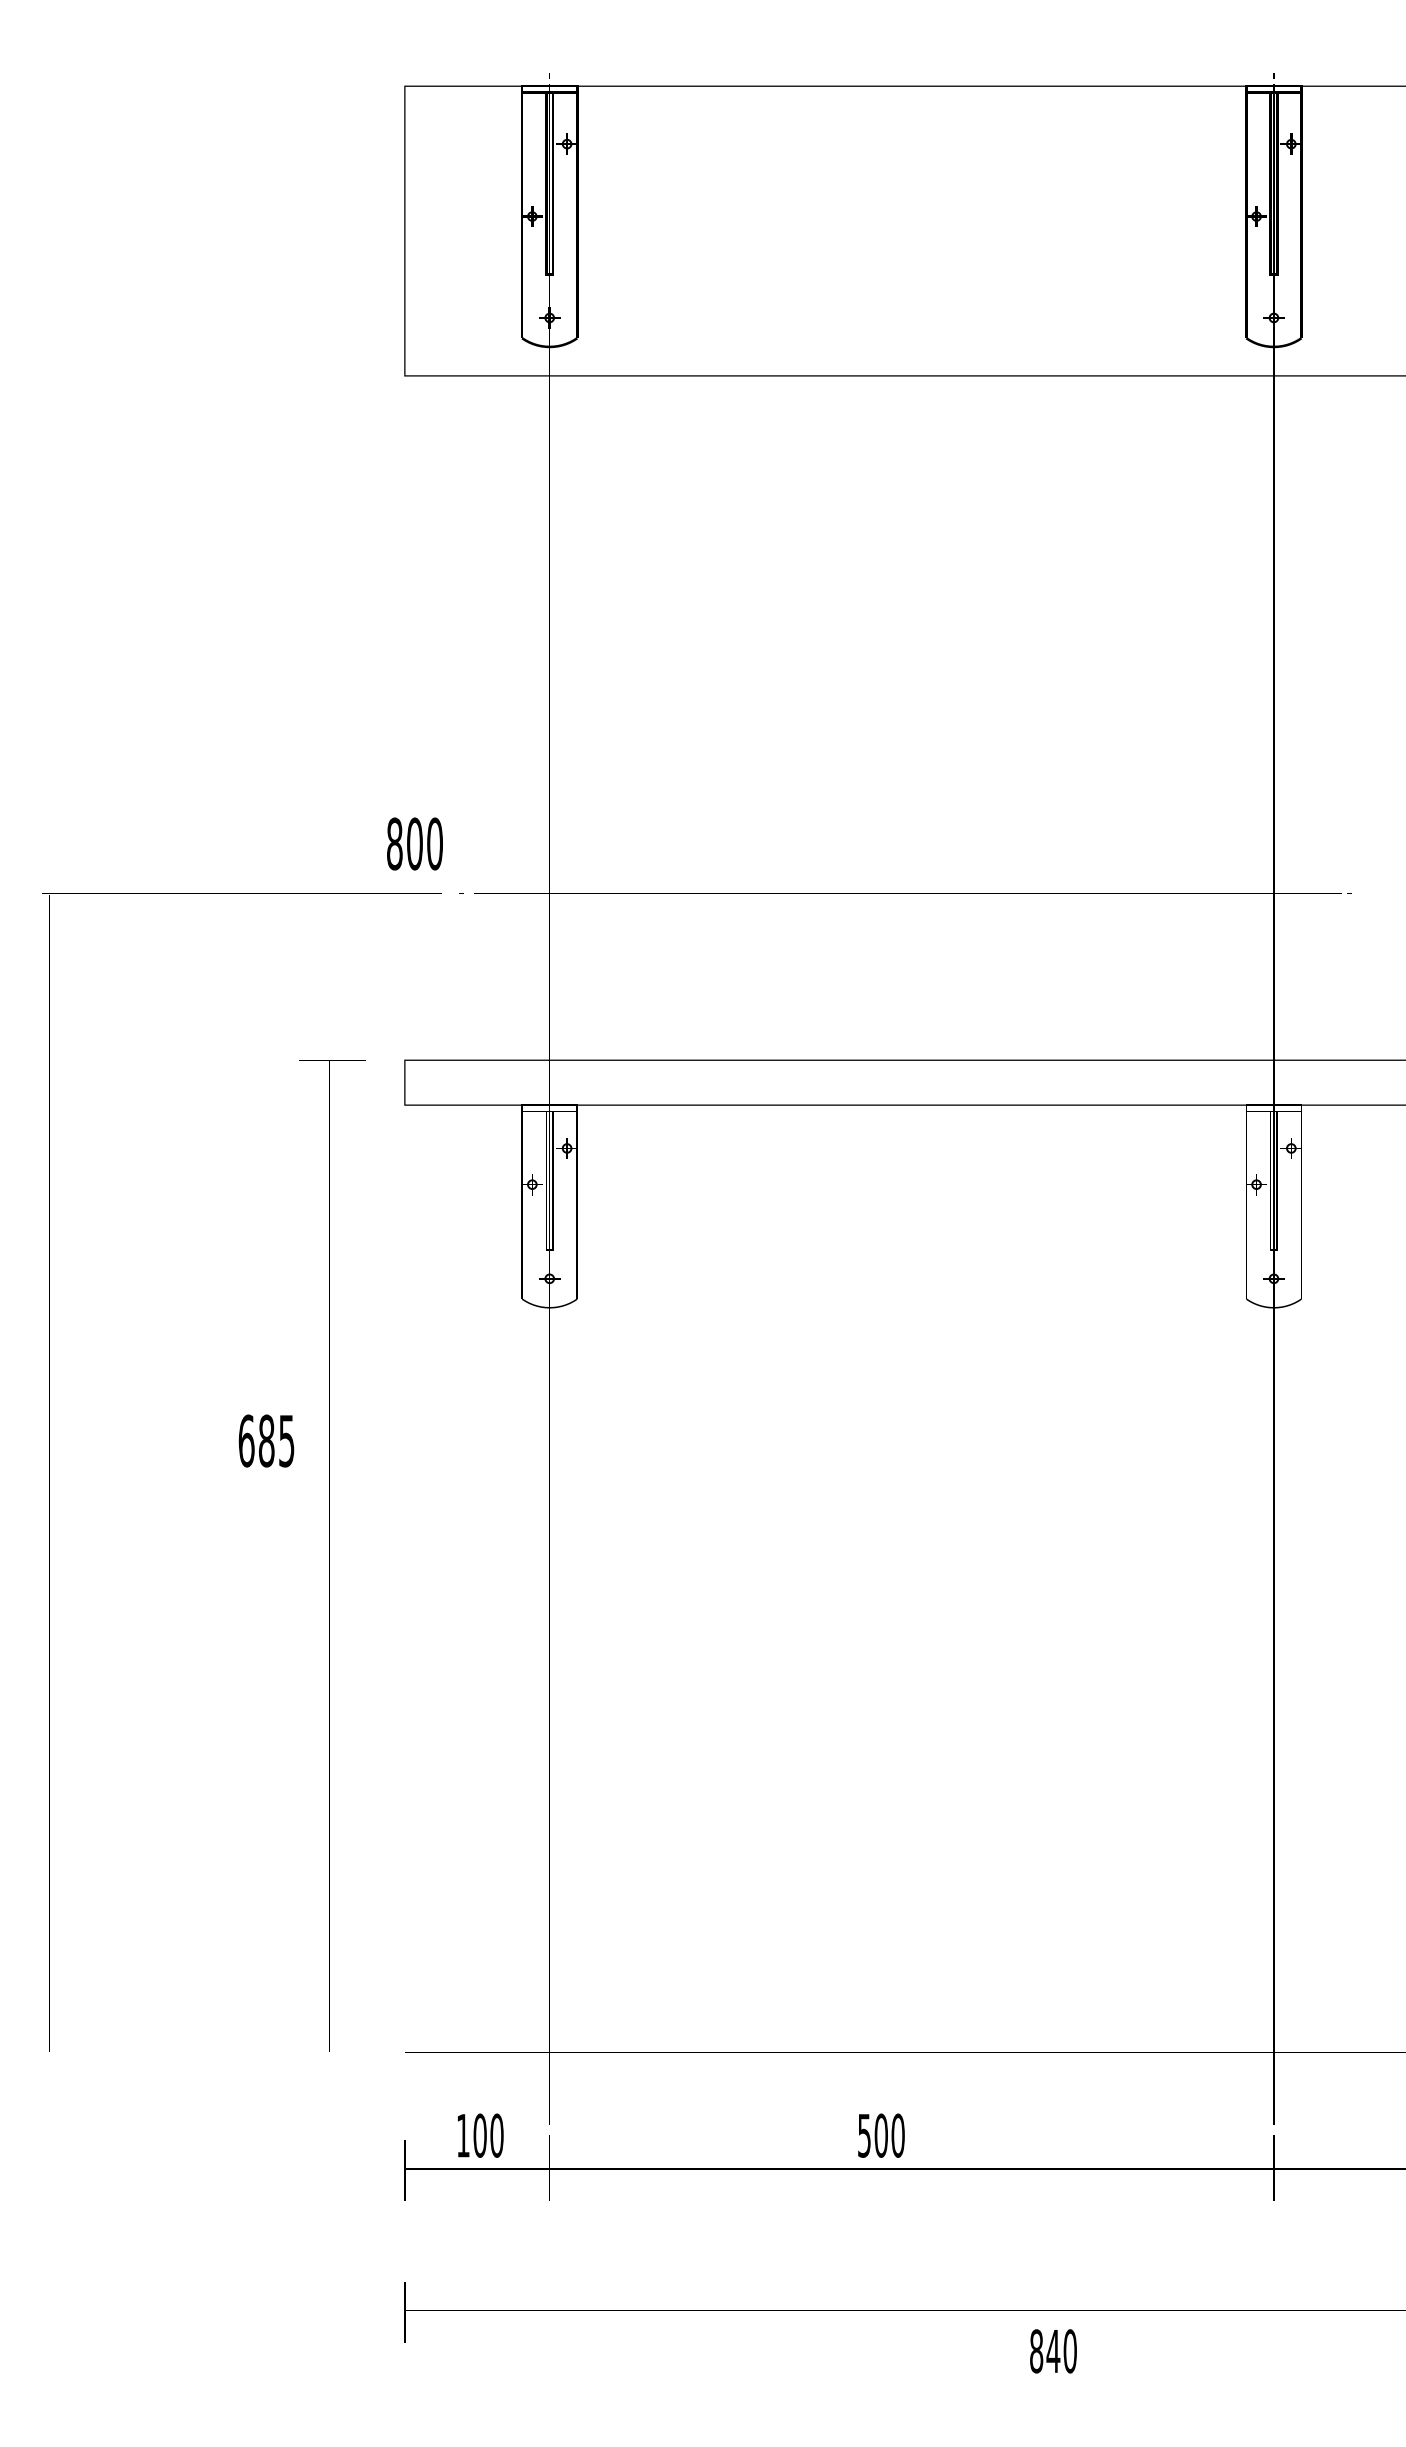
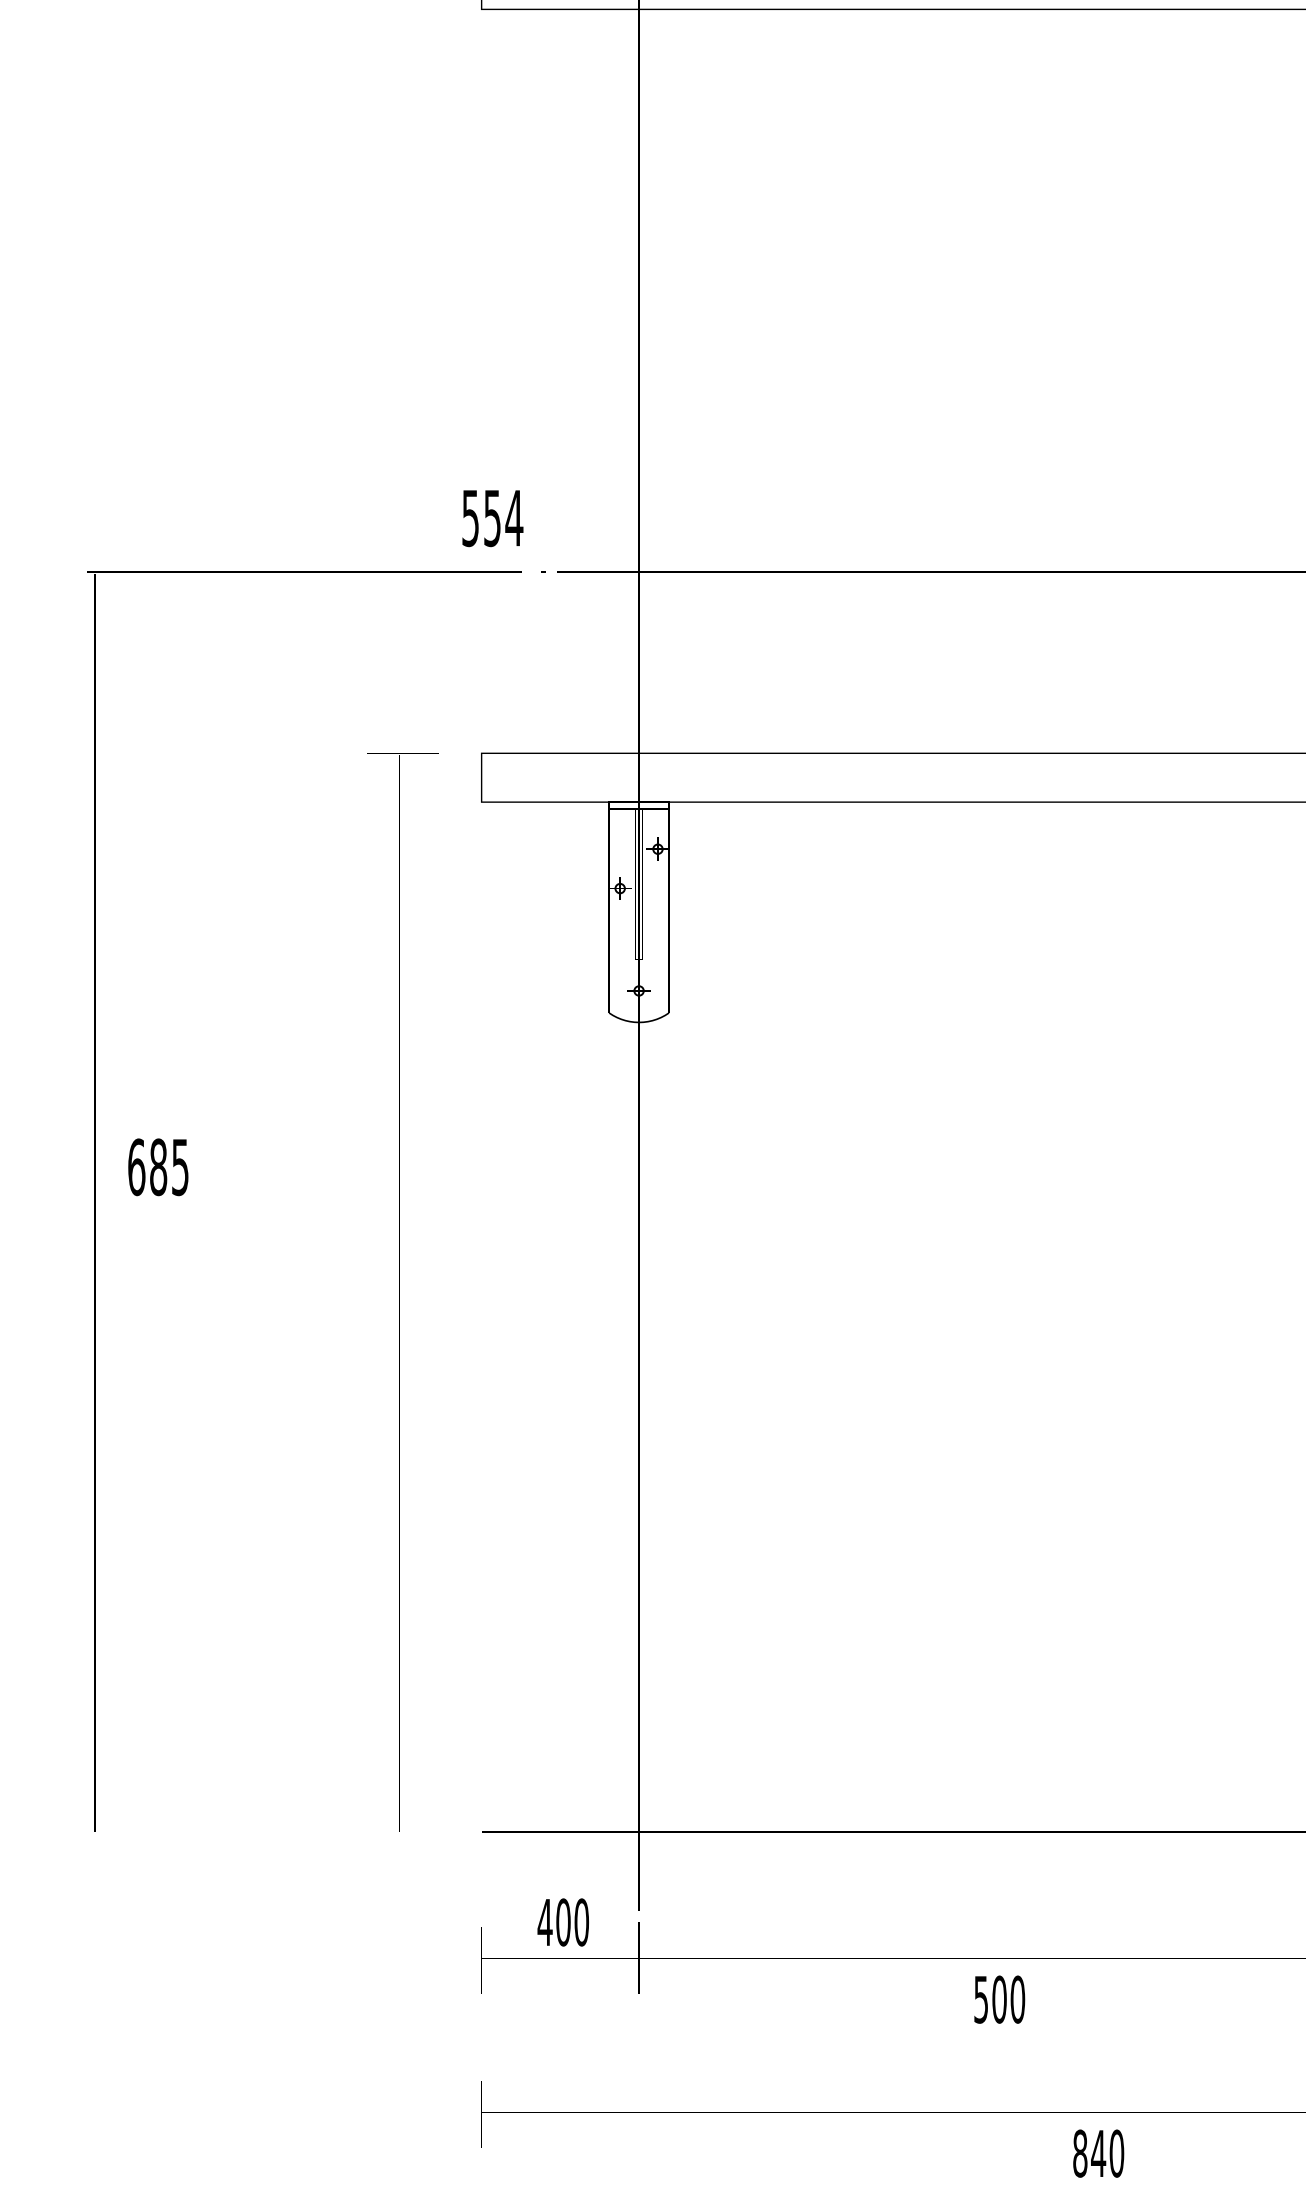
text: (415, 843) -> (493, 517), 800 -> 554
text: (266, 1440) -> (158, 1166), moved
text: (463, 2135) -> (545, 1922), 100 -> 400
text: (881, 2135) -> (999, 1999), moved
text: (1053, 2351) -> (1098, 2153), moved

